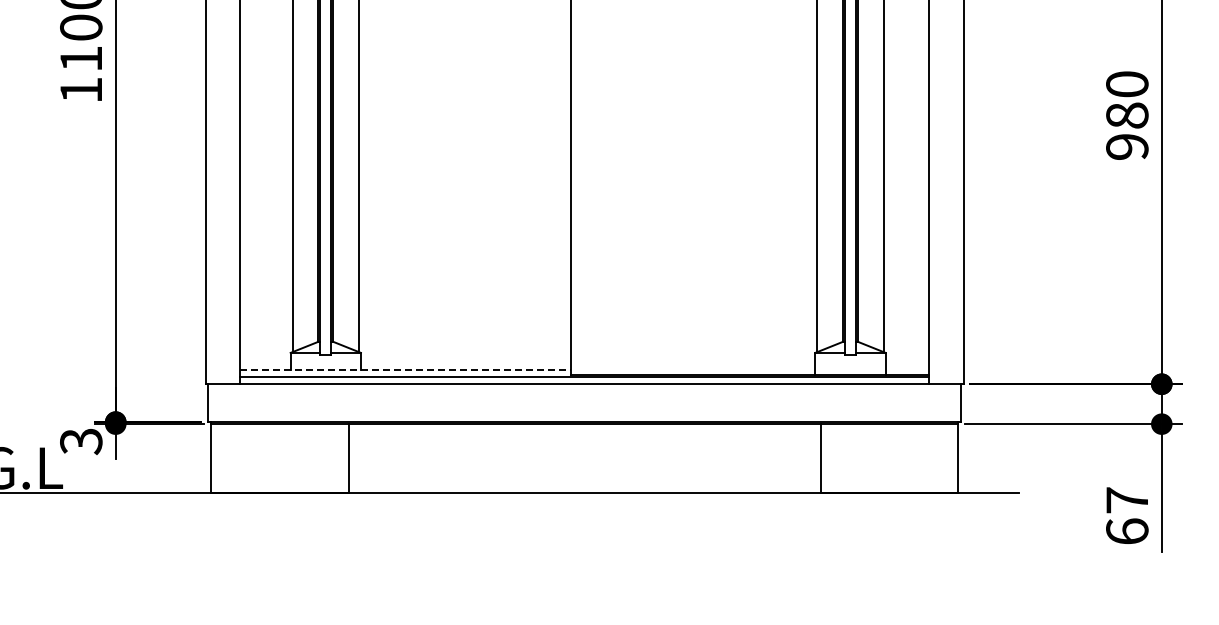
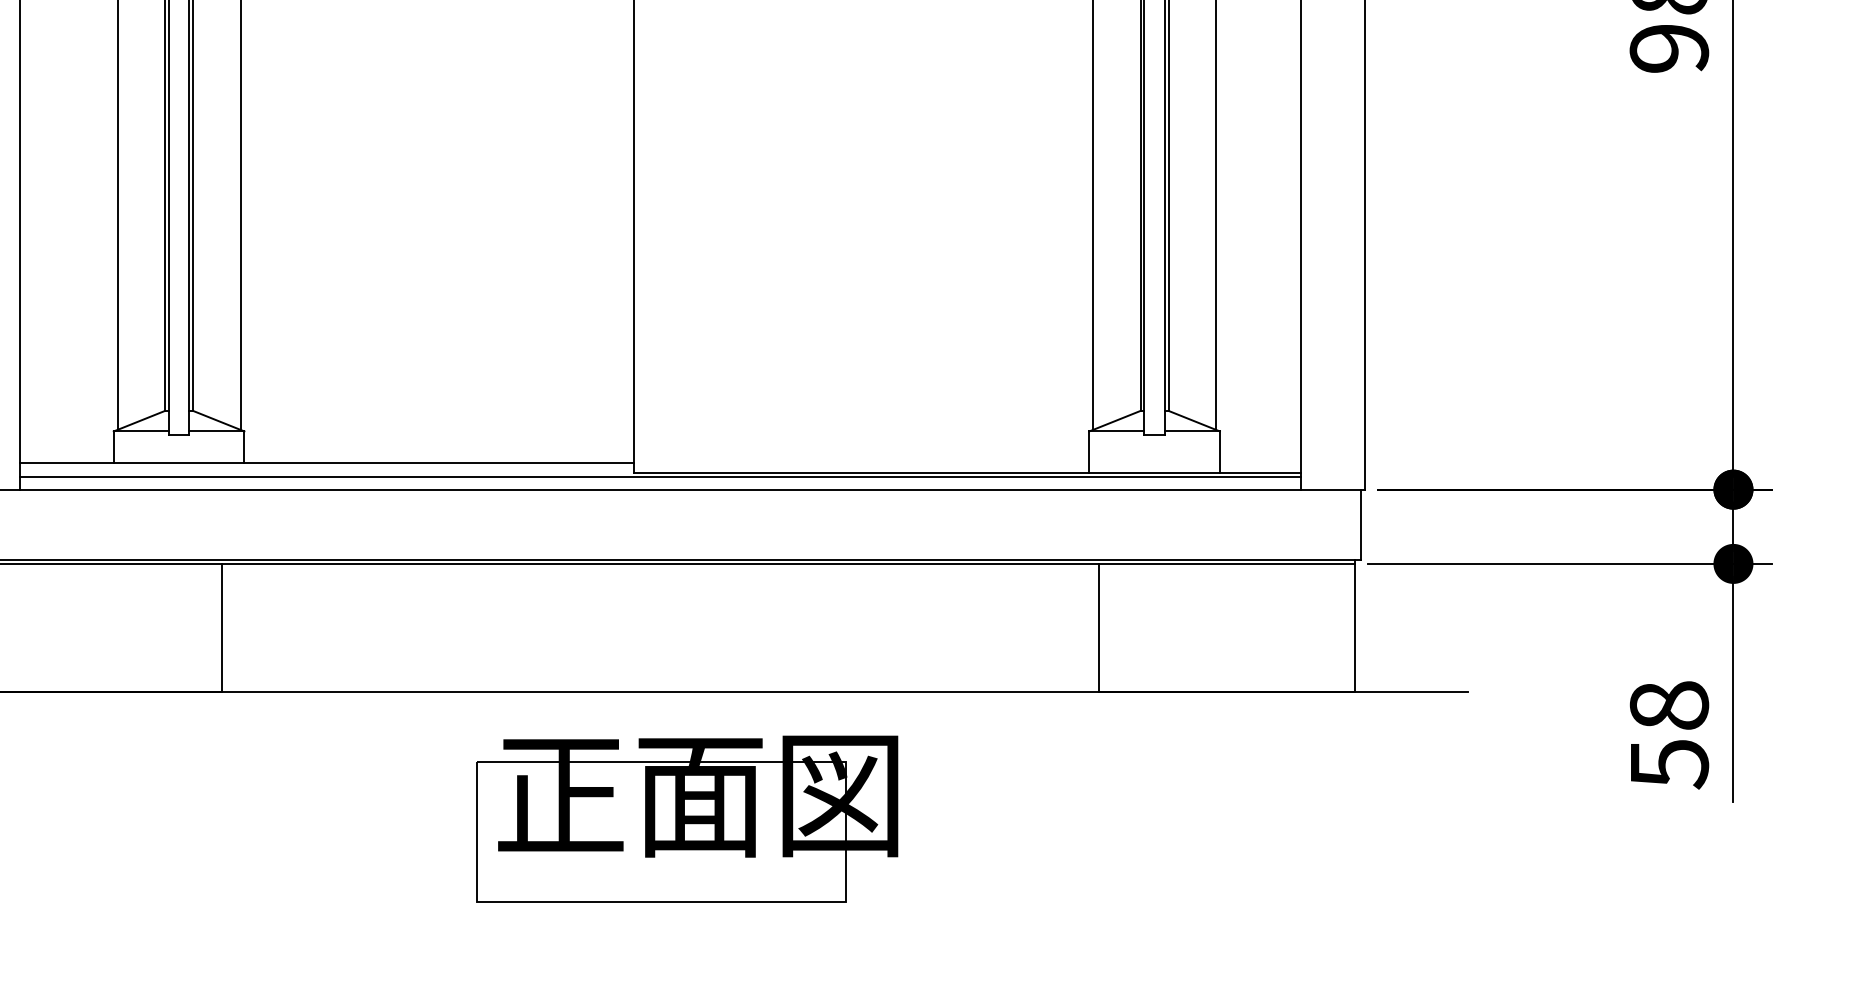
line: (406, 370) -> (329, 464), dashed -> solid
text: (1127, 516) -> (1669, 735), 67 -> 58
part: (598, 561) -> (686, 819), added

